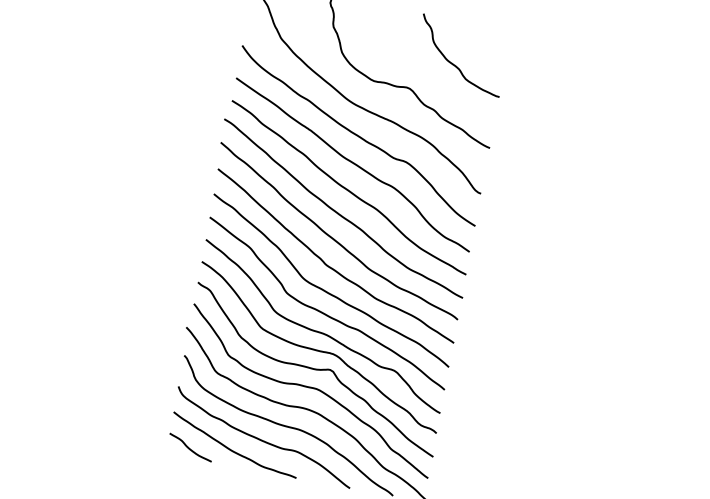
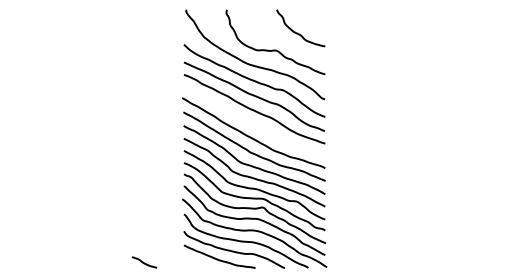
curve: (340, 213) -> (252, 123), removed
curve: (190, 447) -> (144, 262), moved

